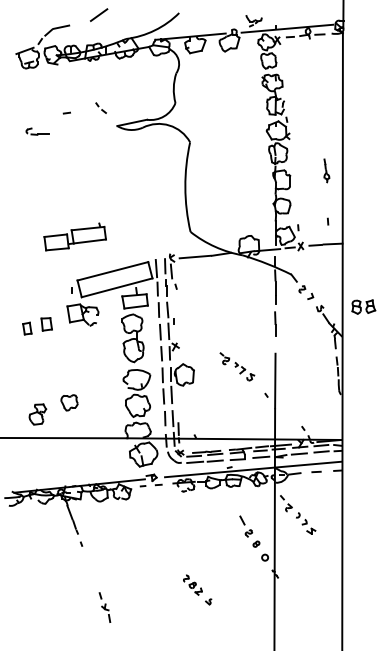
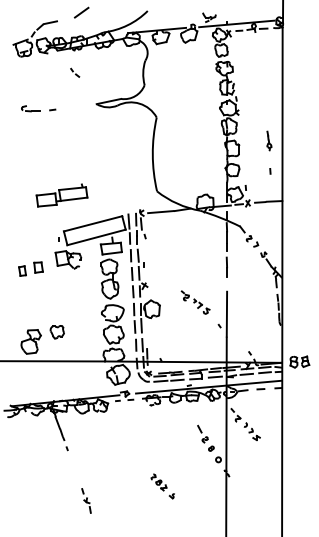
line: (99, 106) -> (73, 71), moved
line: (66, 112) -> (52, 109), moved
line: (328, 221) -> (270, 171), moved
part: (363, 306) -> (299, 361), moved
part: (37, 414) -> (30, 341), size x1.43

